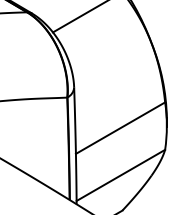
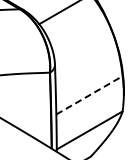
line: (120, 128) -> (89, 95), solid -> dashed

